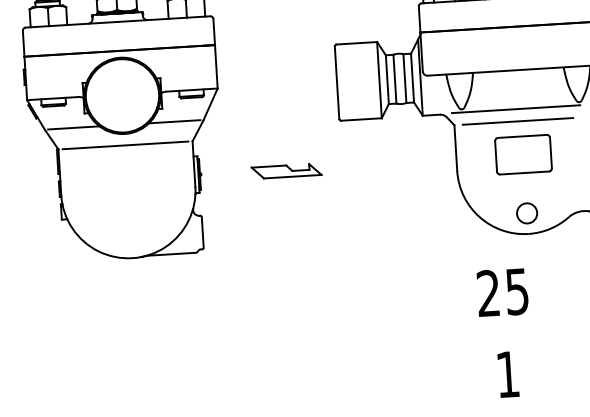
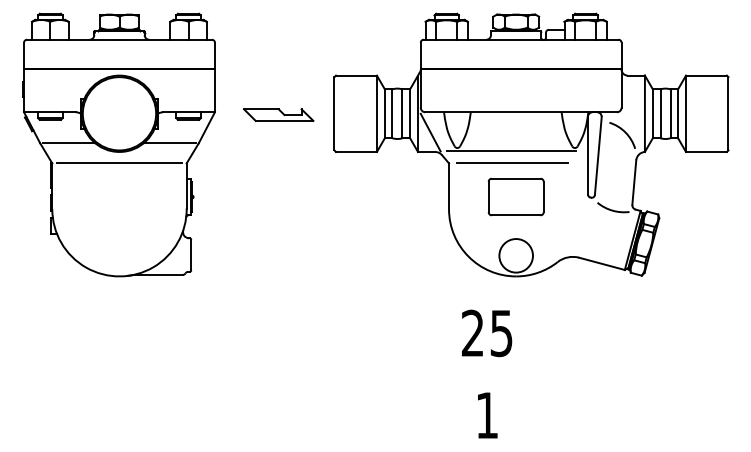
line: (434, 95) -> (430, 132), added
part: (286, 170) -> (278, 114), moved
circle: (526, 213) -> (515, 255), size x1.67

